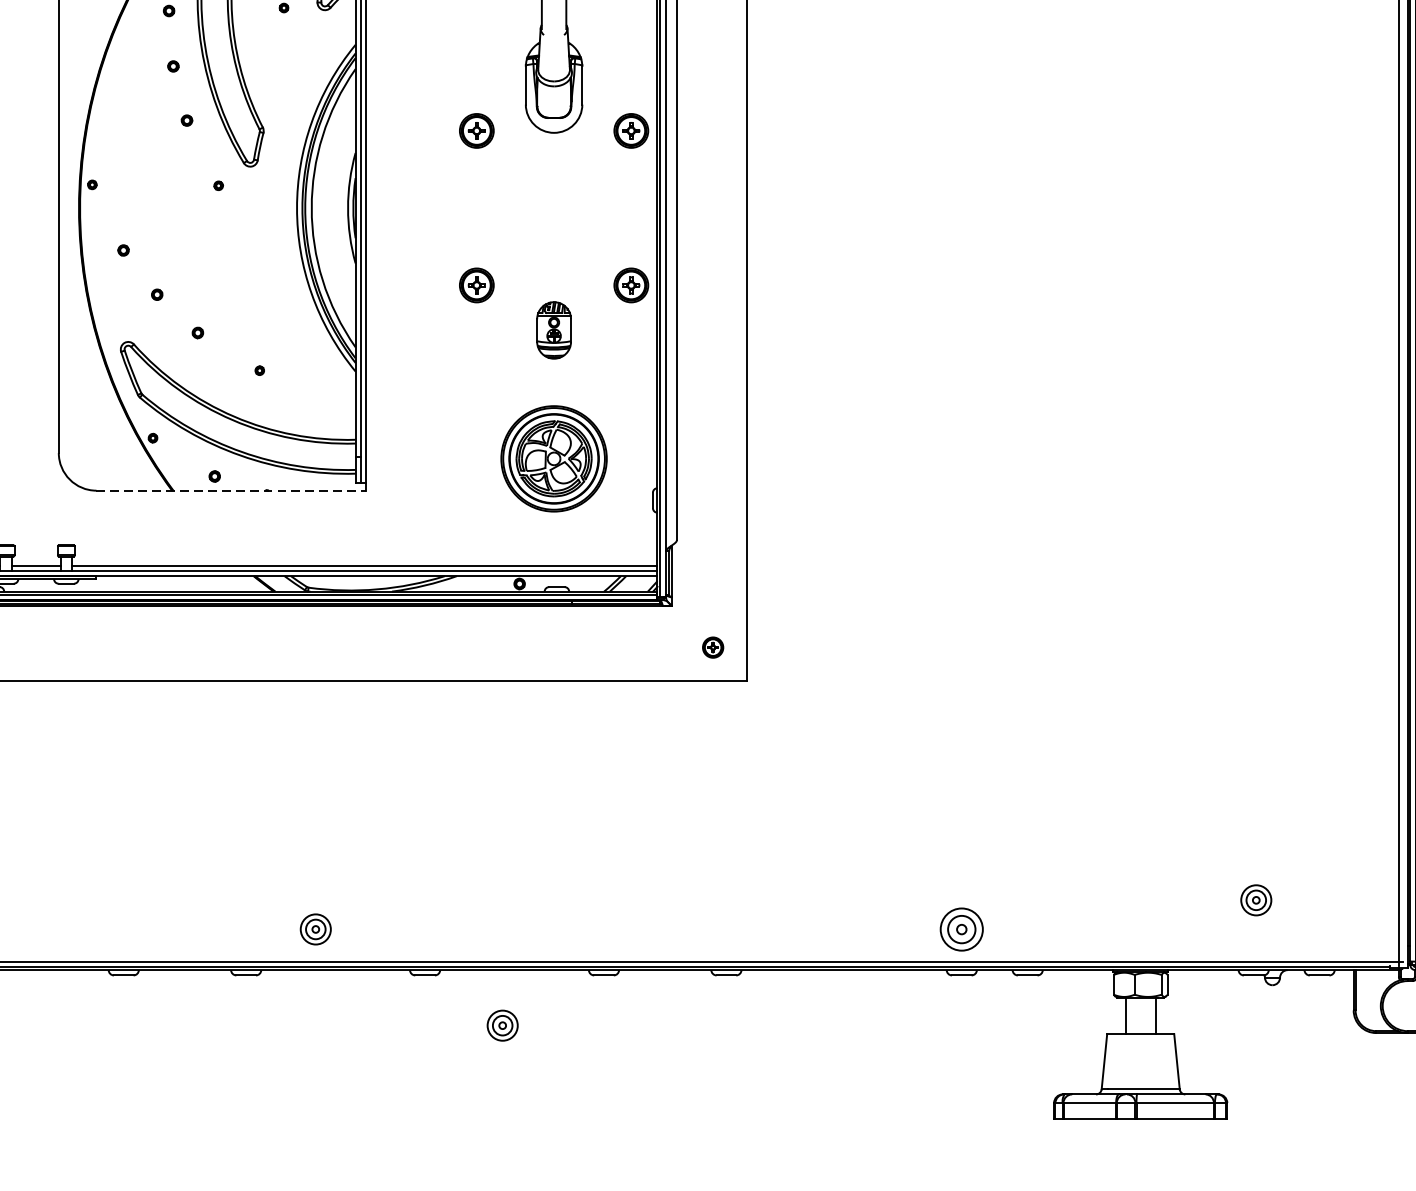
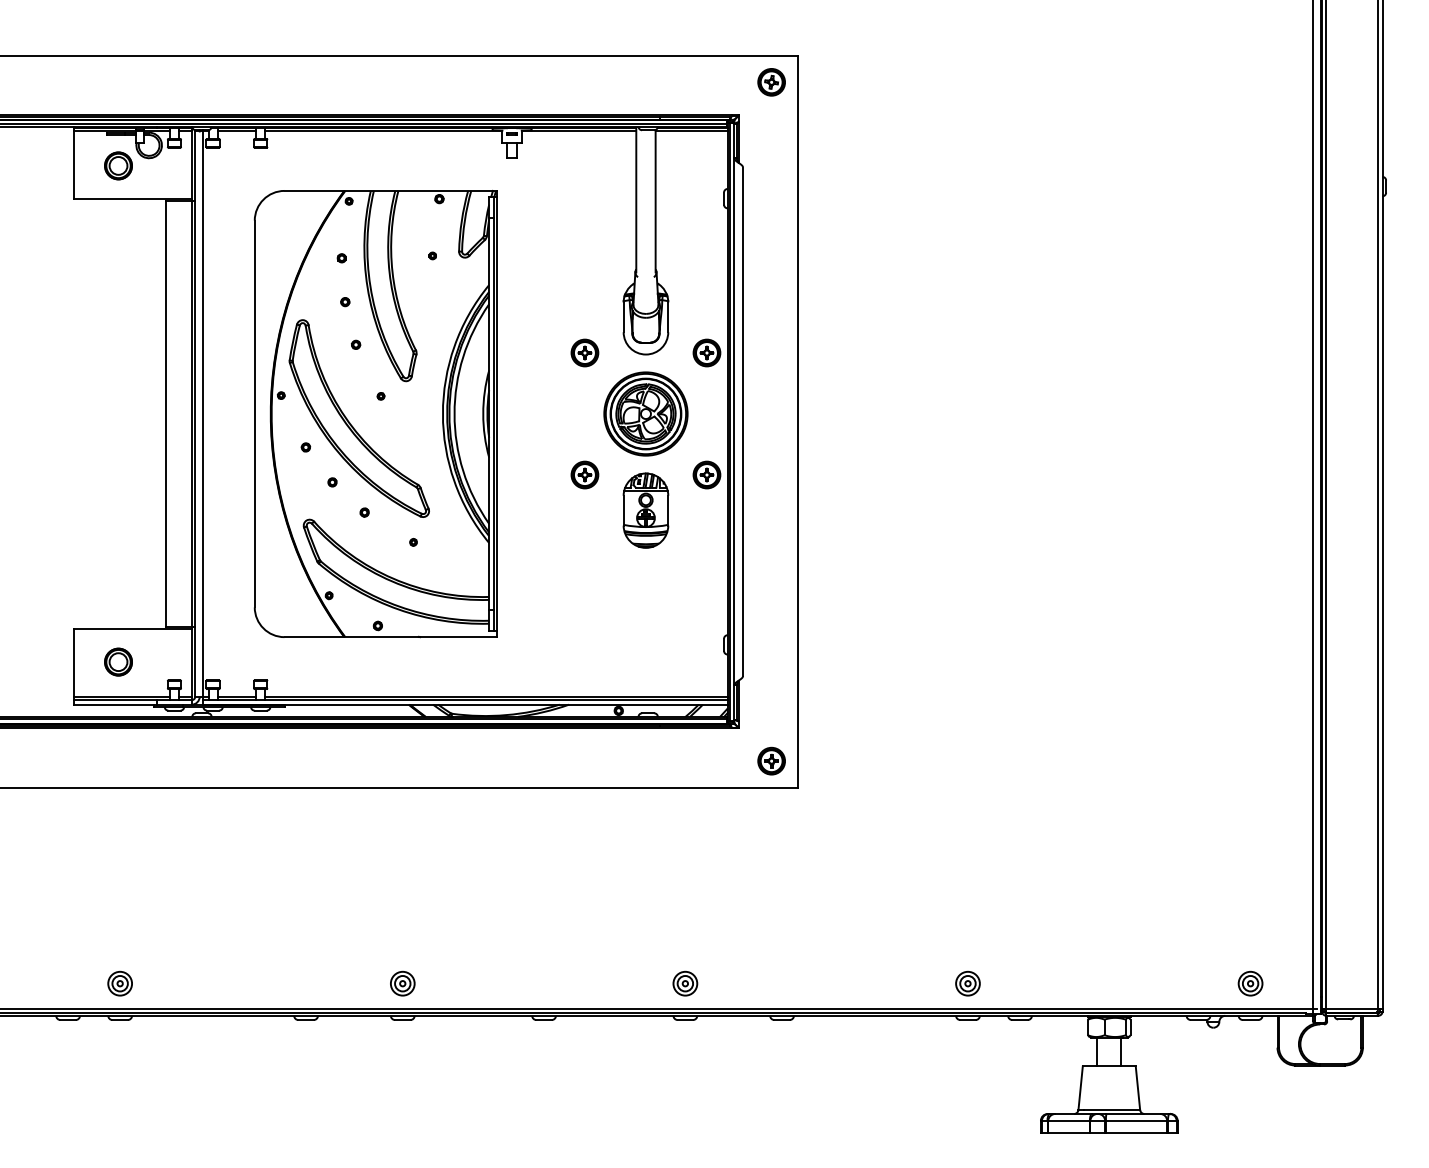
part: (179, 218) -> (350, 422), added
part: (553, 330) -> (645, 510), size x1.67
part: (553, 458) -> (645, 413), moved
line: (231, 491) -> (391, 637), dashed -> solid
part: (713, 646) -> (771, 760), size x1.67
part: (1256, 900) -> (1250, 983), moved
part: (315, 929) -> (402, 983), moved
part: (961, 929) -> (967, 983), size x0.71
part: (502, 1025) -> (685, 983), moved

